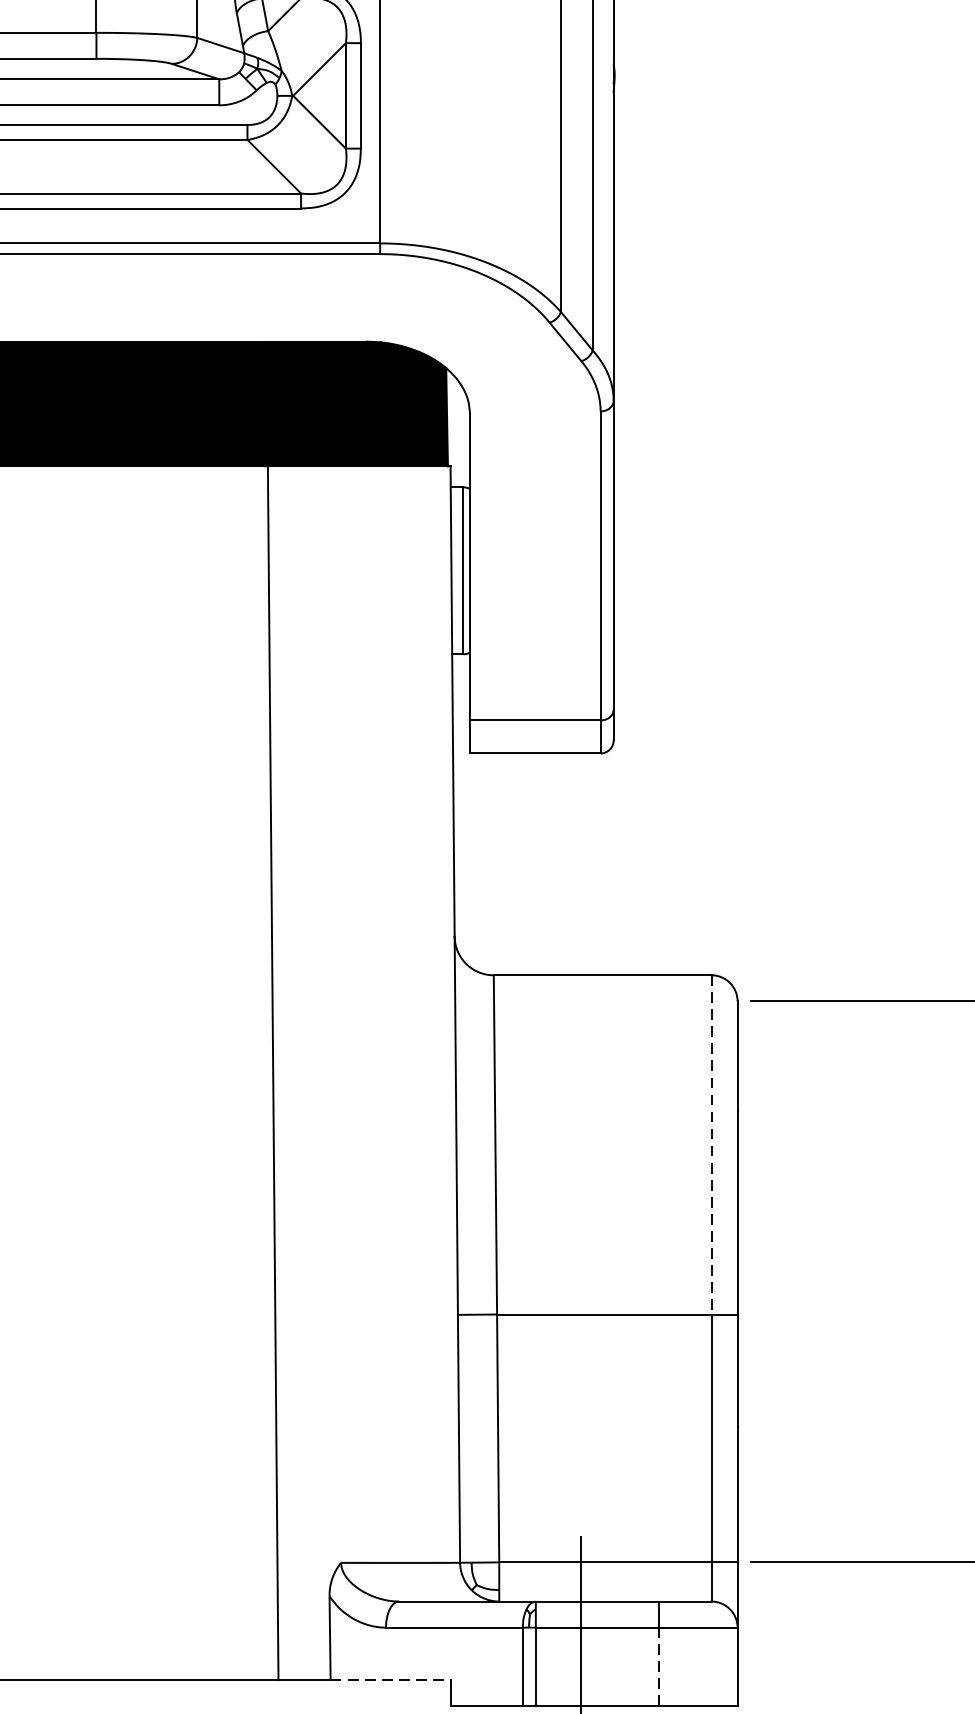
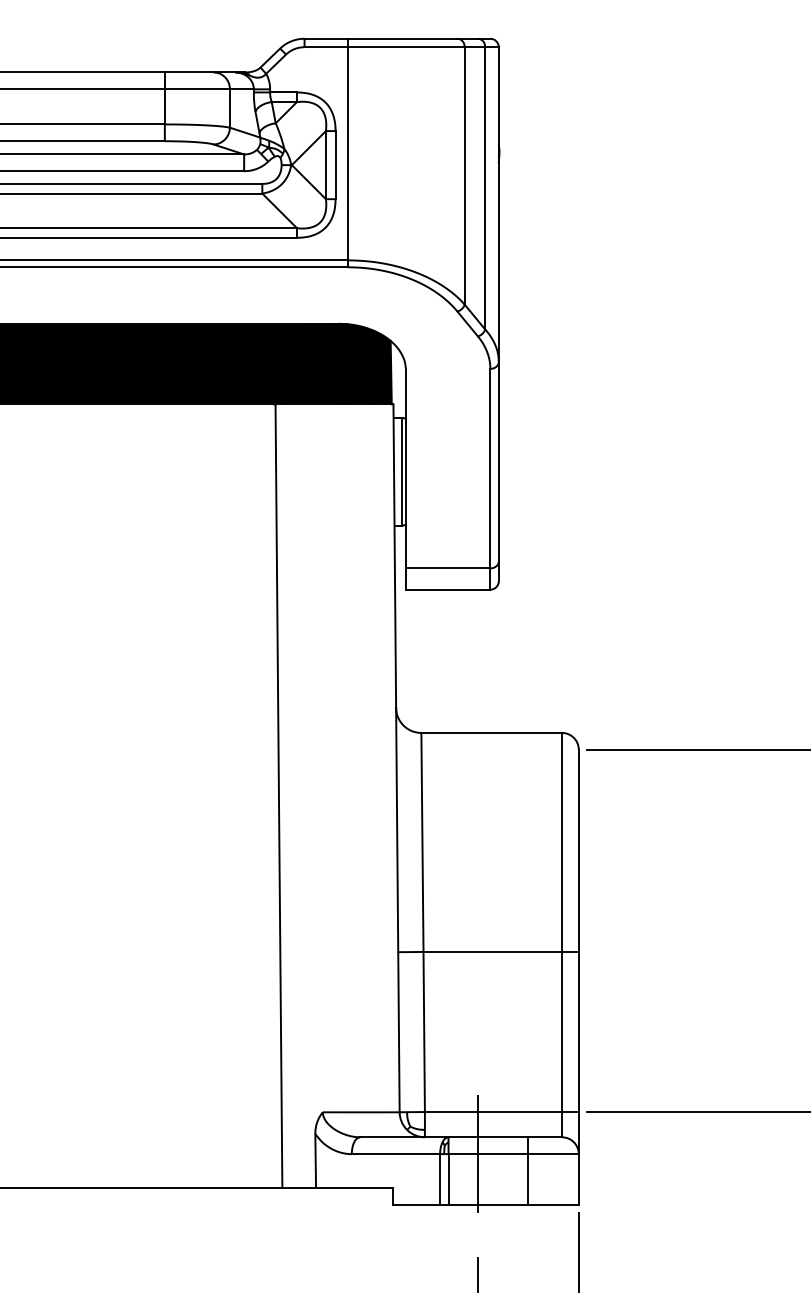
line: (710, 1144) -> (561, 842), dashed -> solid
line: (659, 1665) -> (528, 1178), dashed -> solid
line: (390, 1679) -> (354, 1187), dashed -> solid

